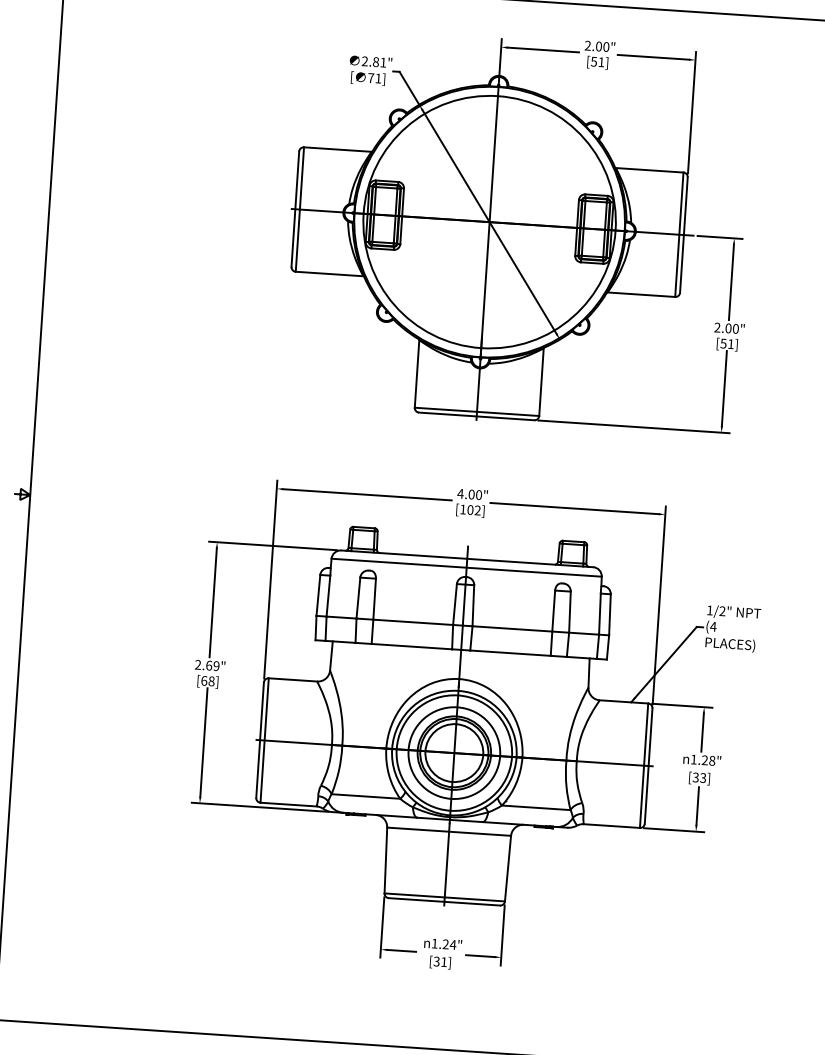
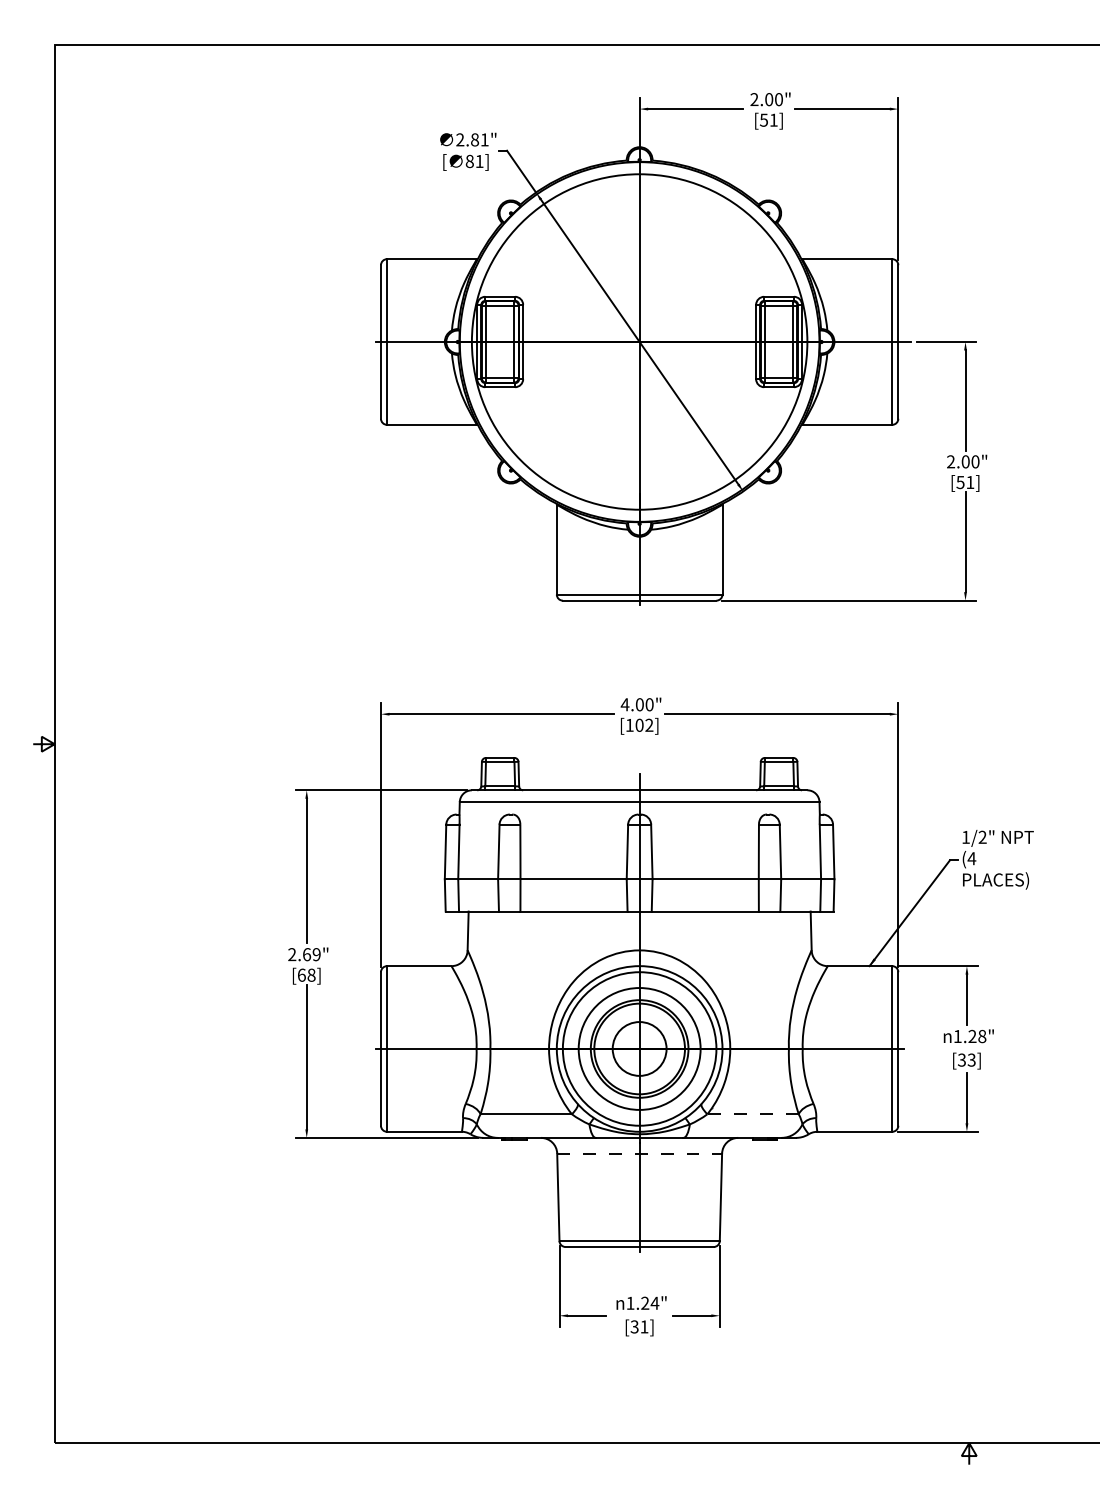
text: (370, 78) -> (469, 161), 71] -> 81]
circle: (454, 752) -> (639, 1048), size x0.7
line: (536, 808) -> (753, 1114), solid -> dashed
line: (449, 831) -> (640, 1153), solid -> dashed

